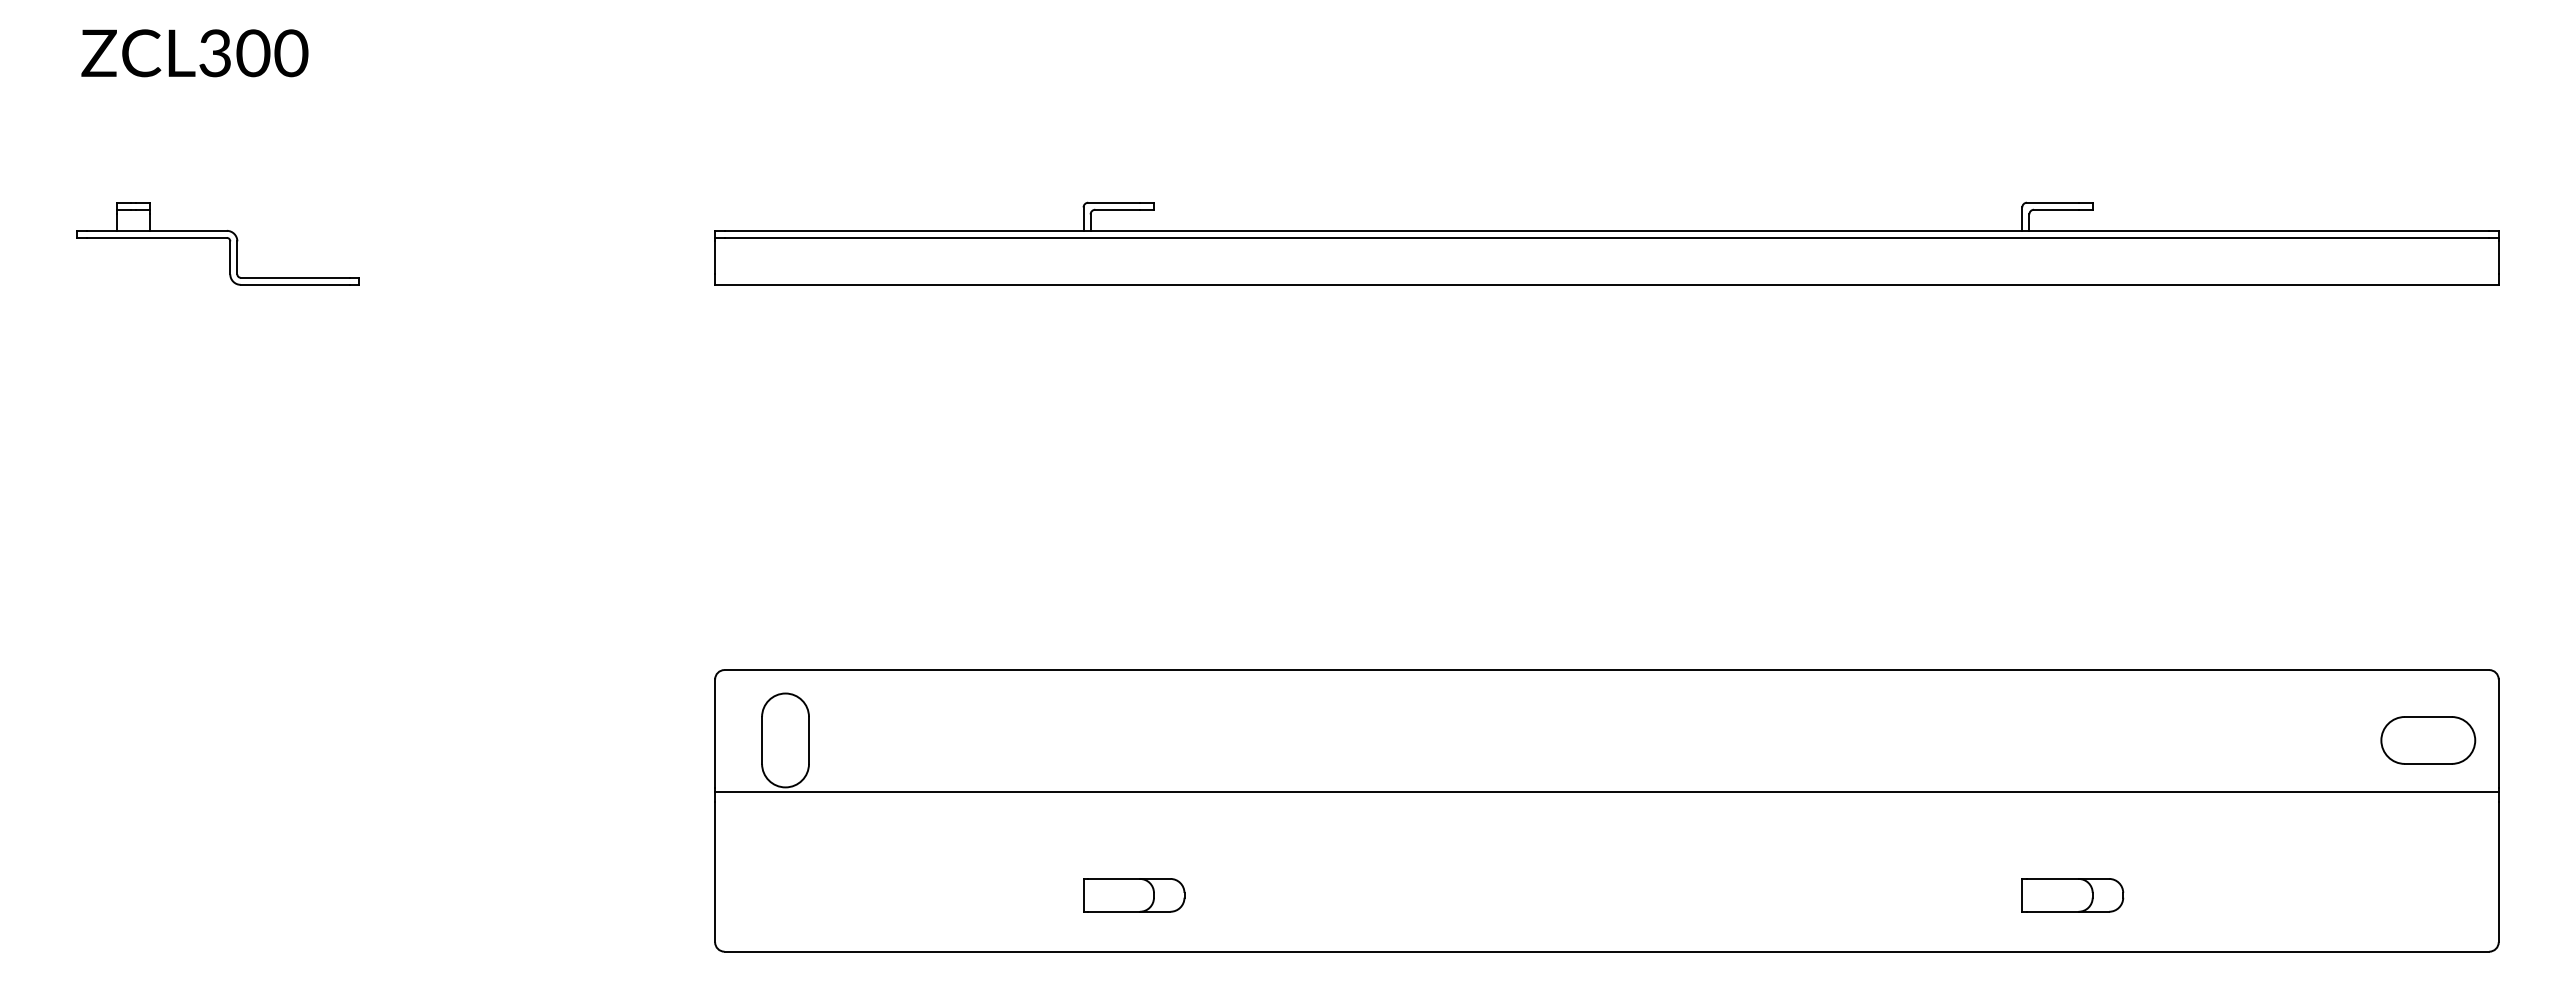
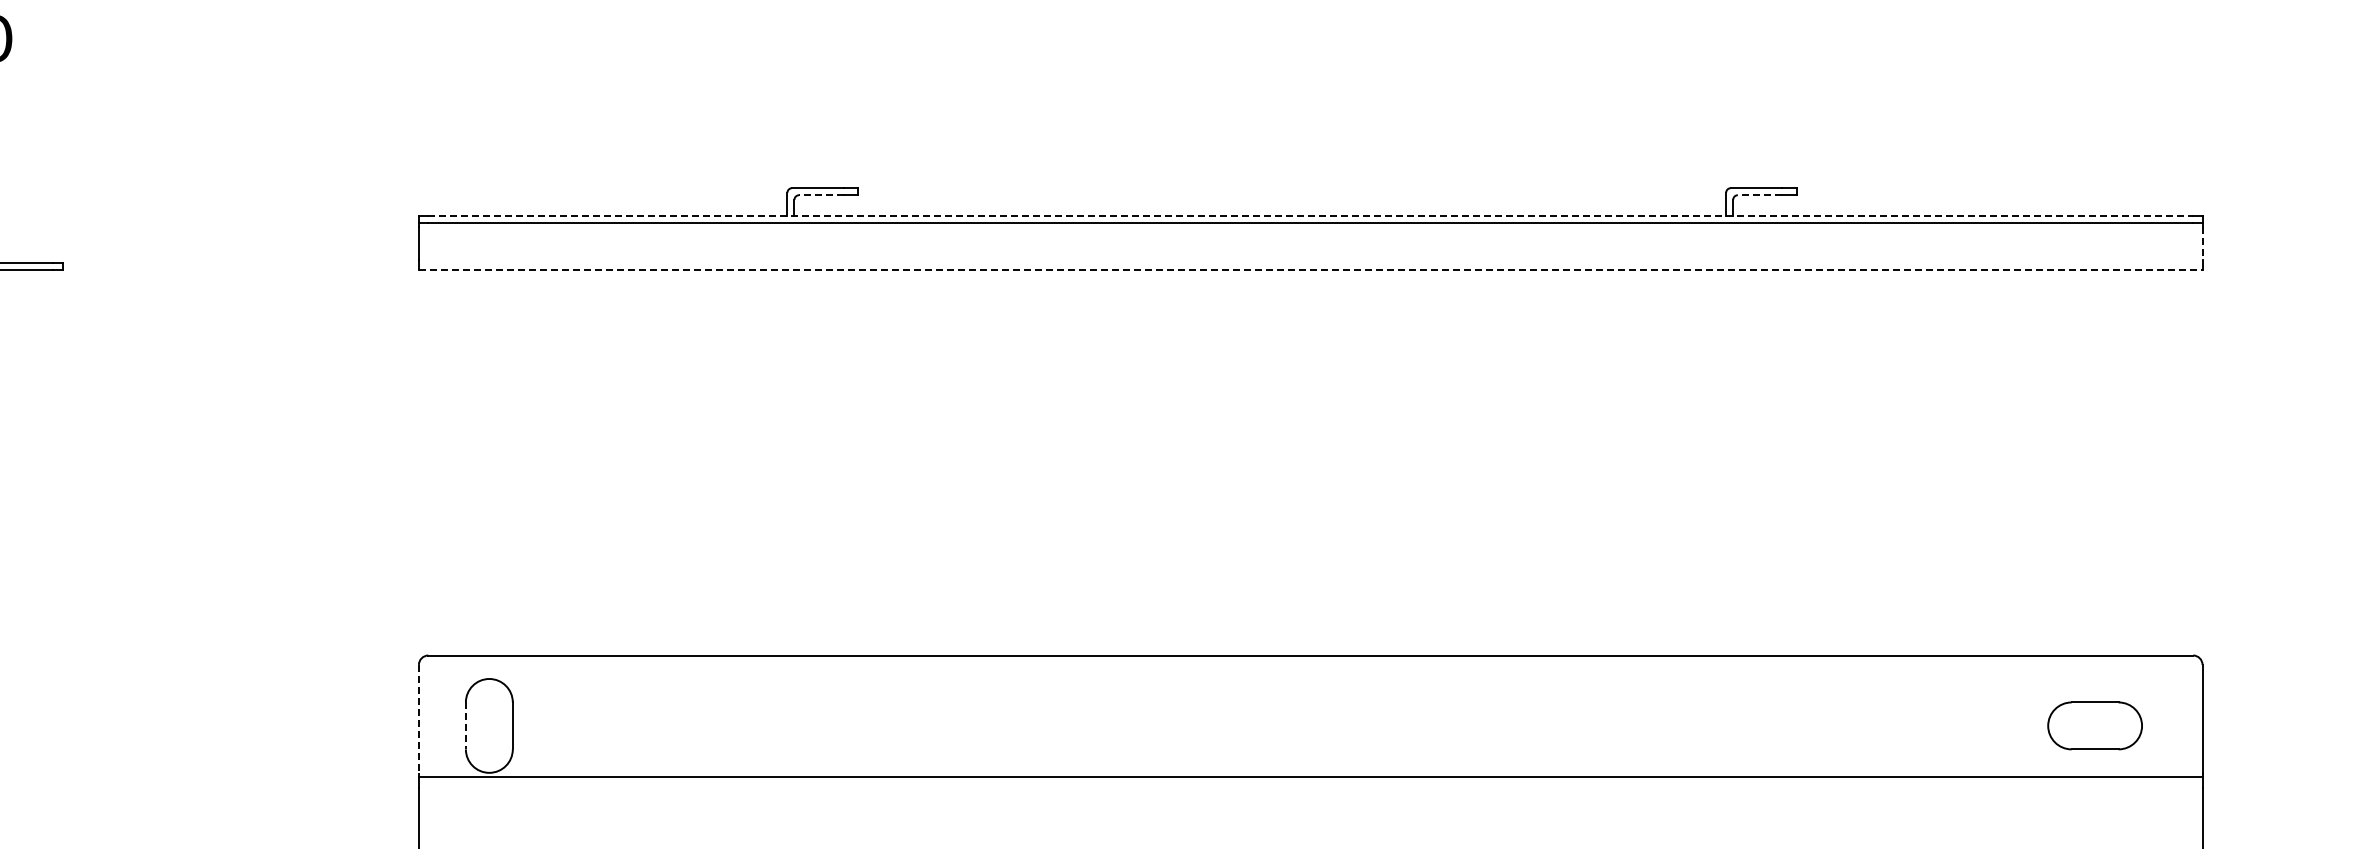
line: (1117, 209) -> (821, 194), solid -> dashed
line: (2055, 209) -> (1759, 194), solid -> dashed
line: (1607, 230) -> (1311, 215), solid -> dashed
line: (2498, 258) -> (2202, 243), solid -> dashed
line: (1606, 284) -> (1310, 269), solid -> dashed
line: (715, 734) -> (419, 719), solid -> dashed
line: (762, 740) -> (466, 725), solid -> dashed
part: (2428, 740) -> (2095, 725), moved

